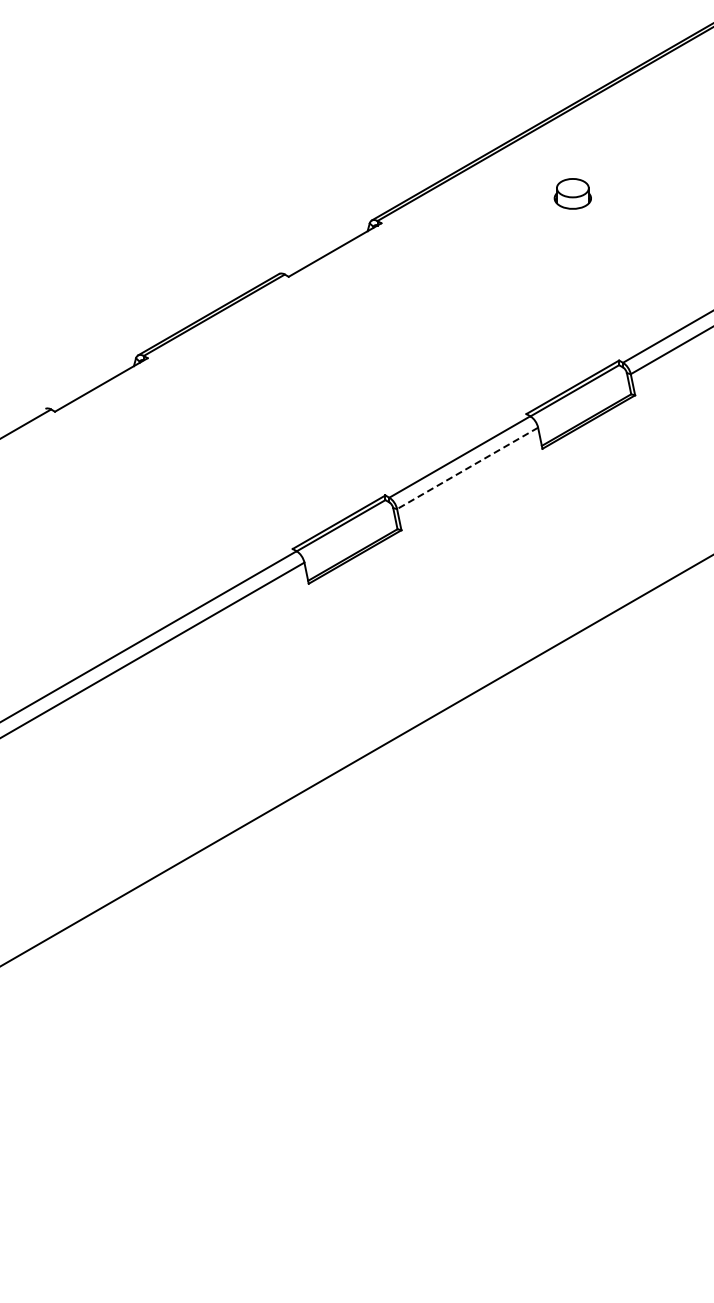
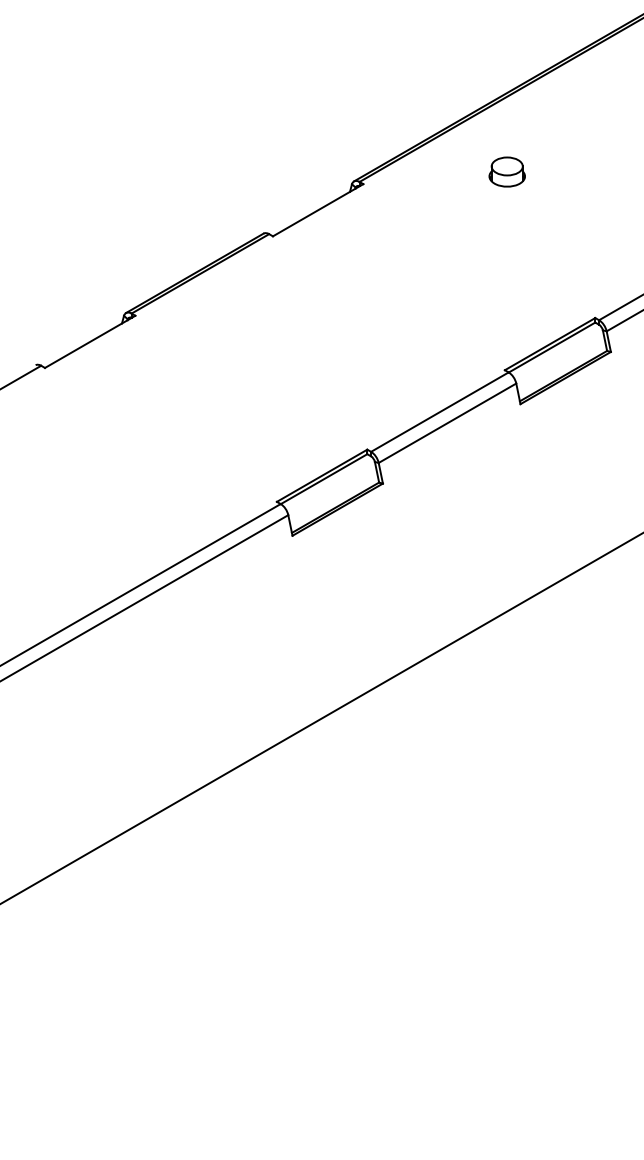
part: (572, 193) -> (506, 171), moved
line: (467, 468) -> (447, 423), dashed -> solid

